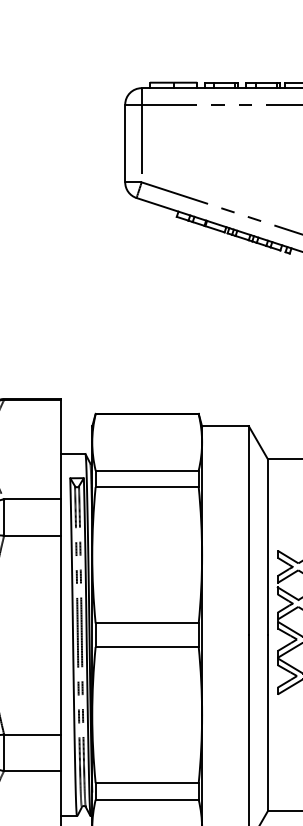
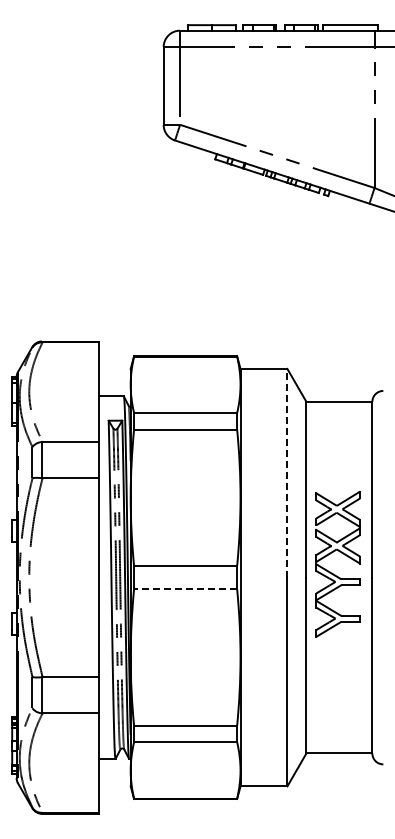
line: (249, 530) -> (287, 472), solid -> dashed
line: (147, 647) -> (185, 589), solid -> dashed

